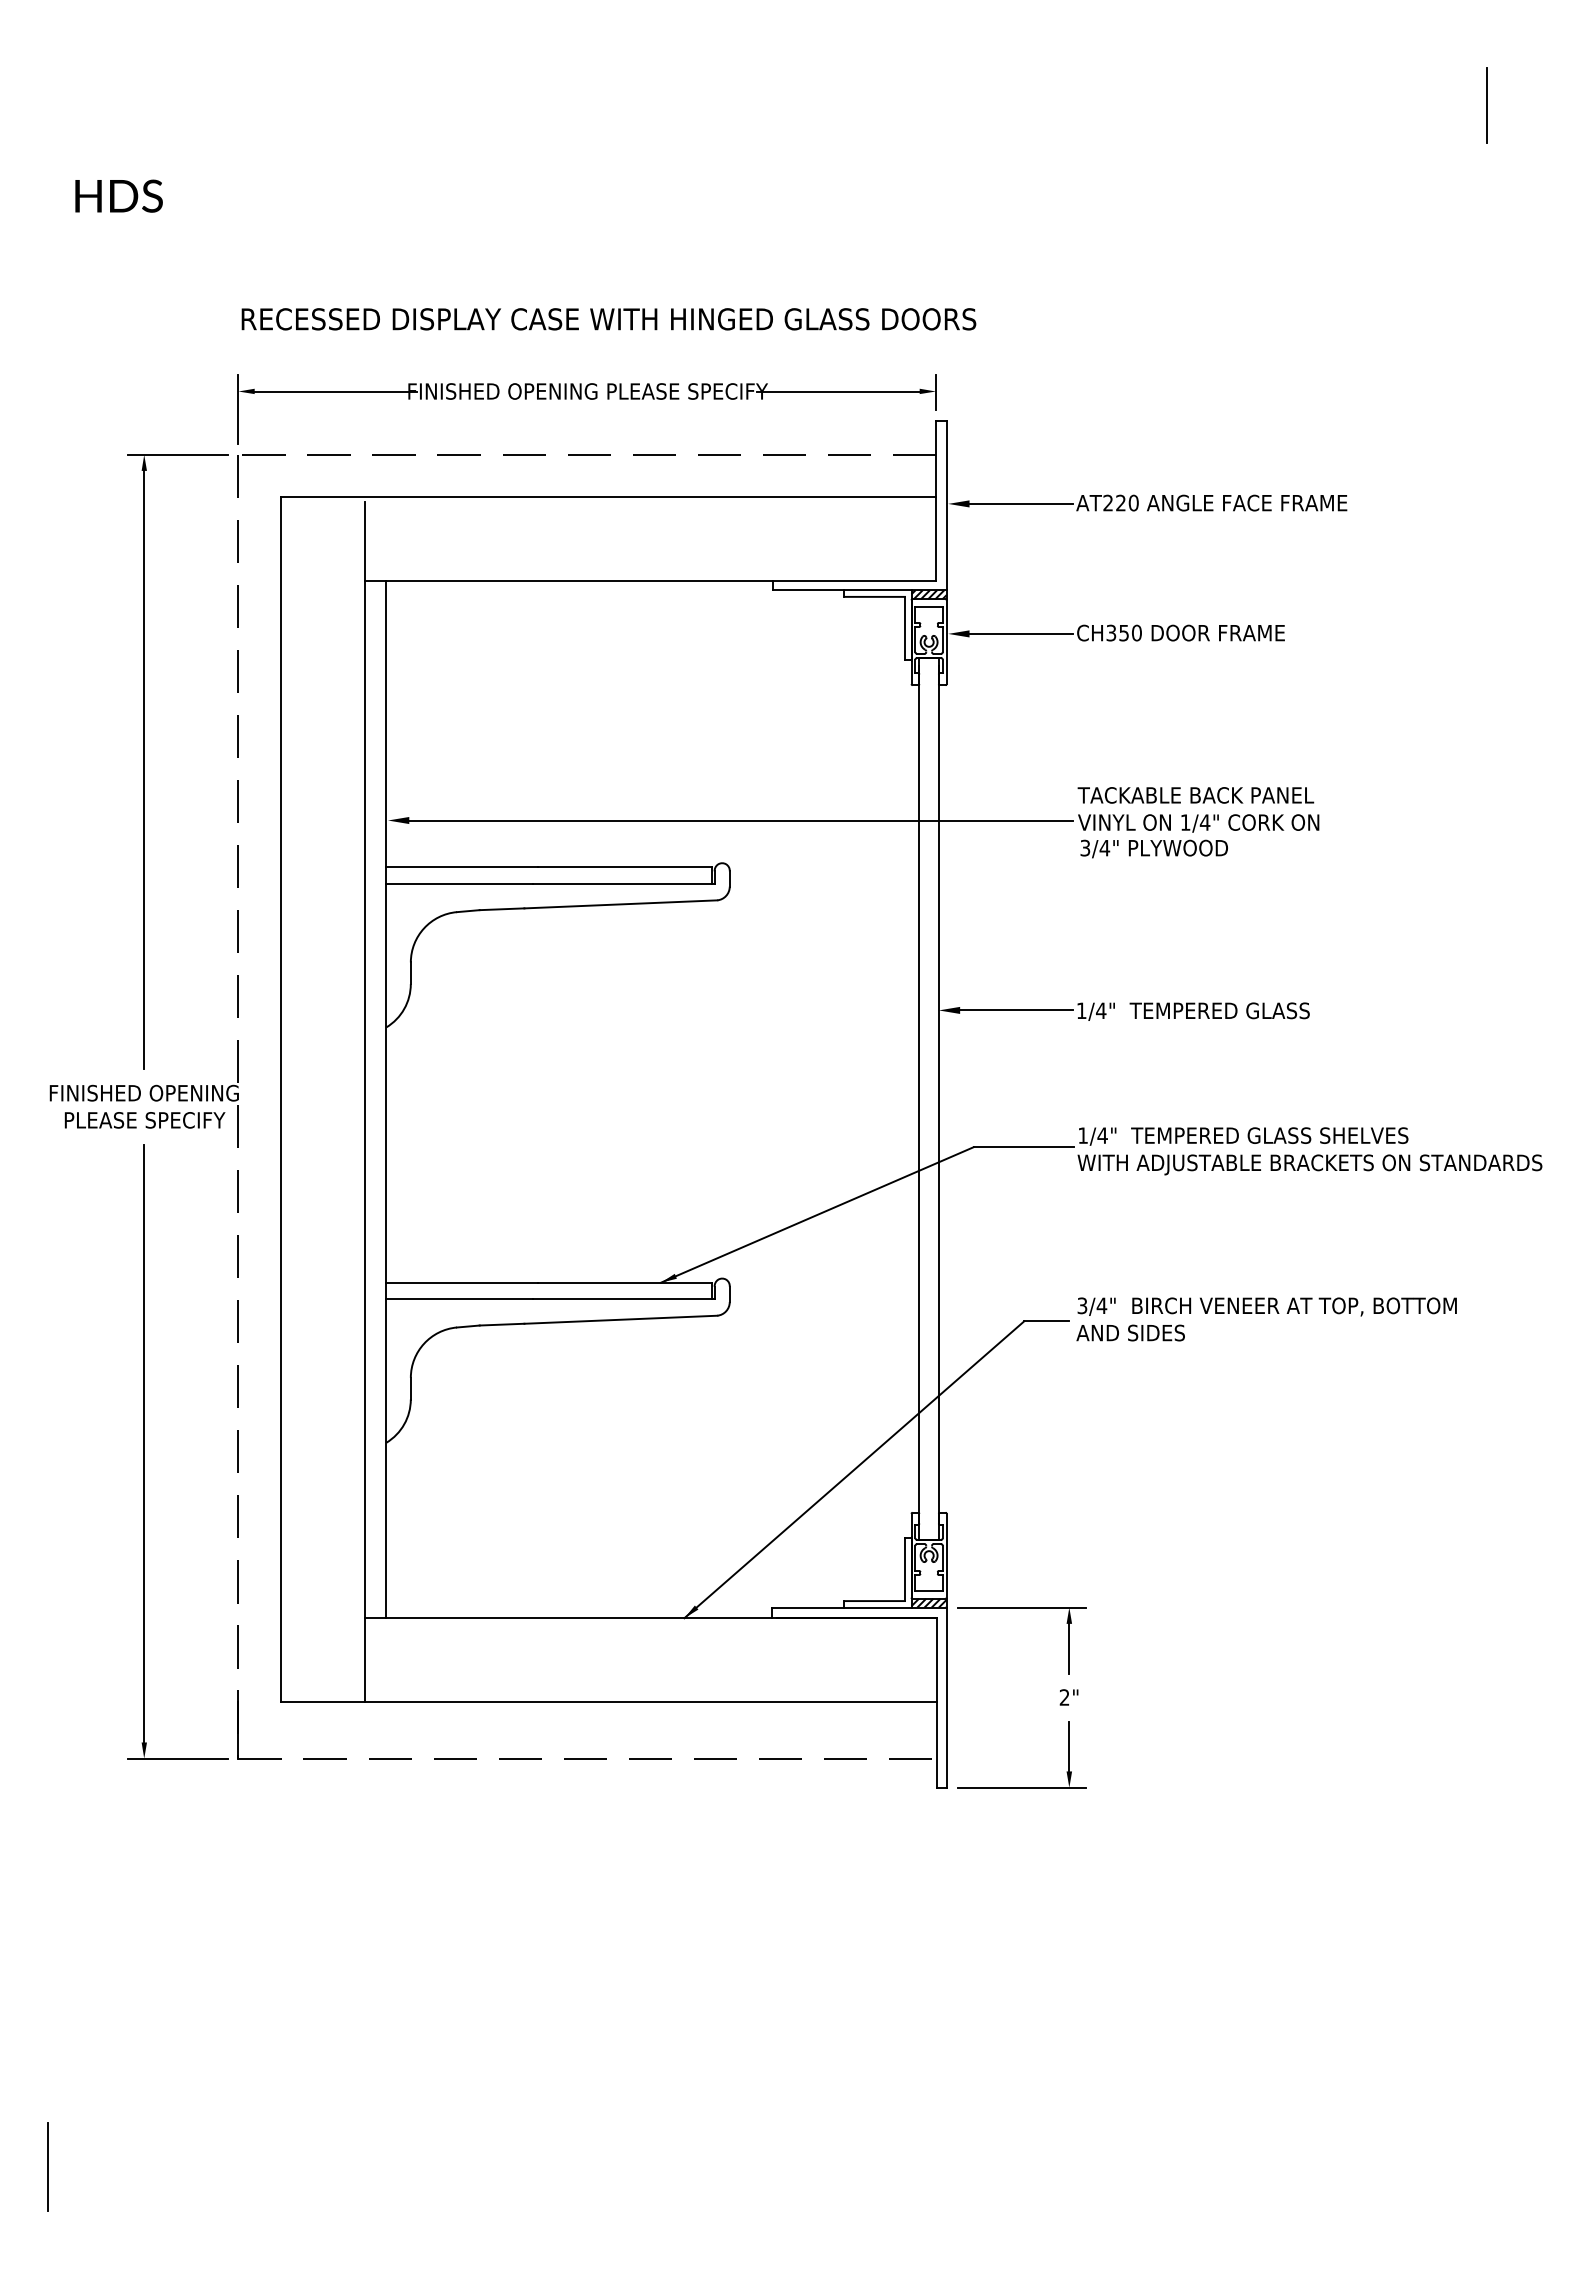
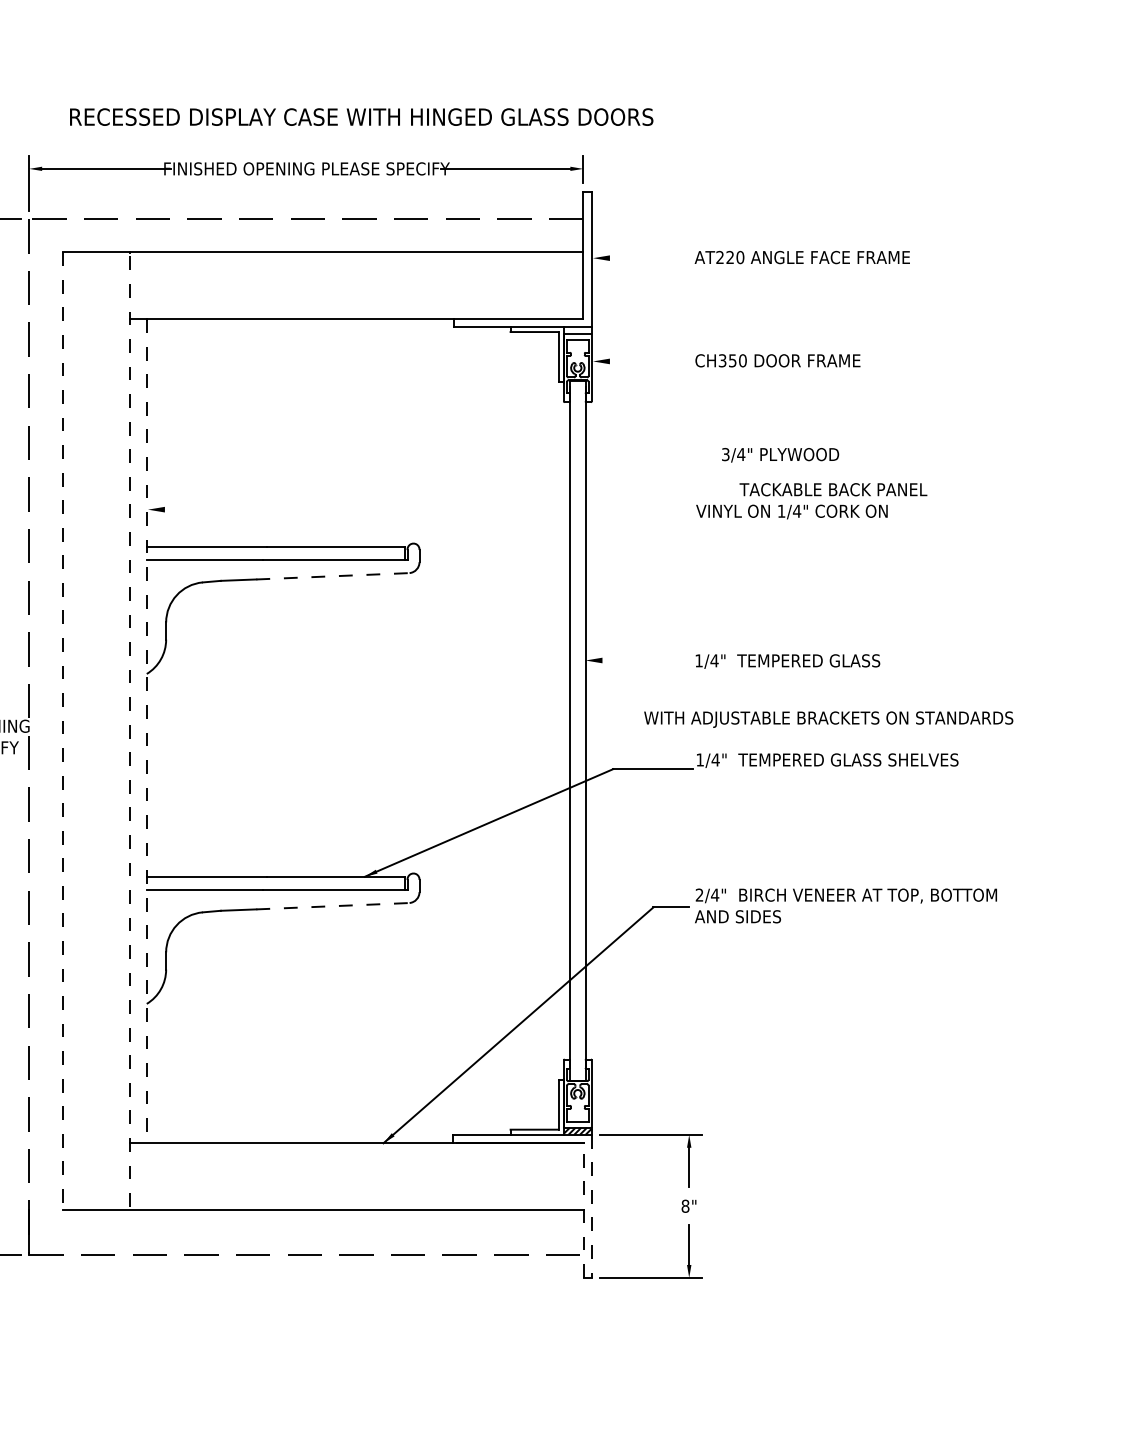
text: (608, 319) -> (361, 117), moved
line: (1021, 503) -> (651, 257), removed
hatch: (928, 594) -> (577, 330), removed
line: (1021, 633) -> (651, 361), removed
text: (1195, 795) -> (833, 489), moved
line: (741, 820) -> (428, 509), removed
text: (1153, 848) -> (779, 454), moved
line: (620, 904) -> (332, 576), solid -> dashed
line: (1016, 1010) -> (647, 660), removed
line: (280, 1099) -> (62, 731), solid -> dashed
line: (386, 1099) -> (146, 731), solid -> dashed
line: (364, 1102) -> (129, 733), solid -> dashed
text: (1309, 1164) -> (828, 719), moved
text: (1082, 1306) -> (699, 895), 3/4" -> 2/4"
line: (620, 1319) -> (332, 906), solid -> dashed
text: (1064, 1697) -> (685, 1206), 2" -> 8"
line: (946, 1698) -> (591, 1207), solid -> dashed
line: (937, 1702) -> (584, 1210), solid -> dashed

